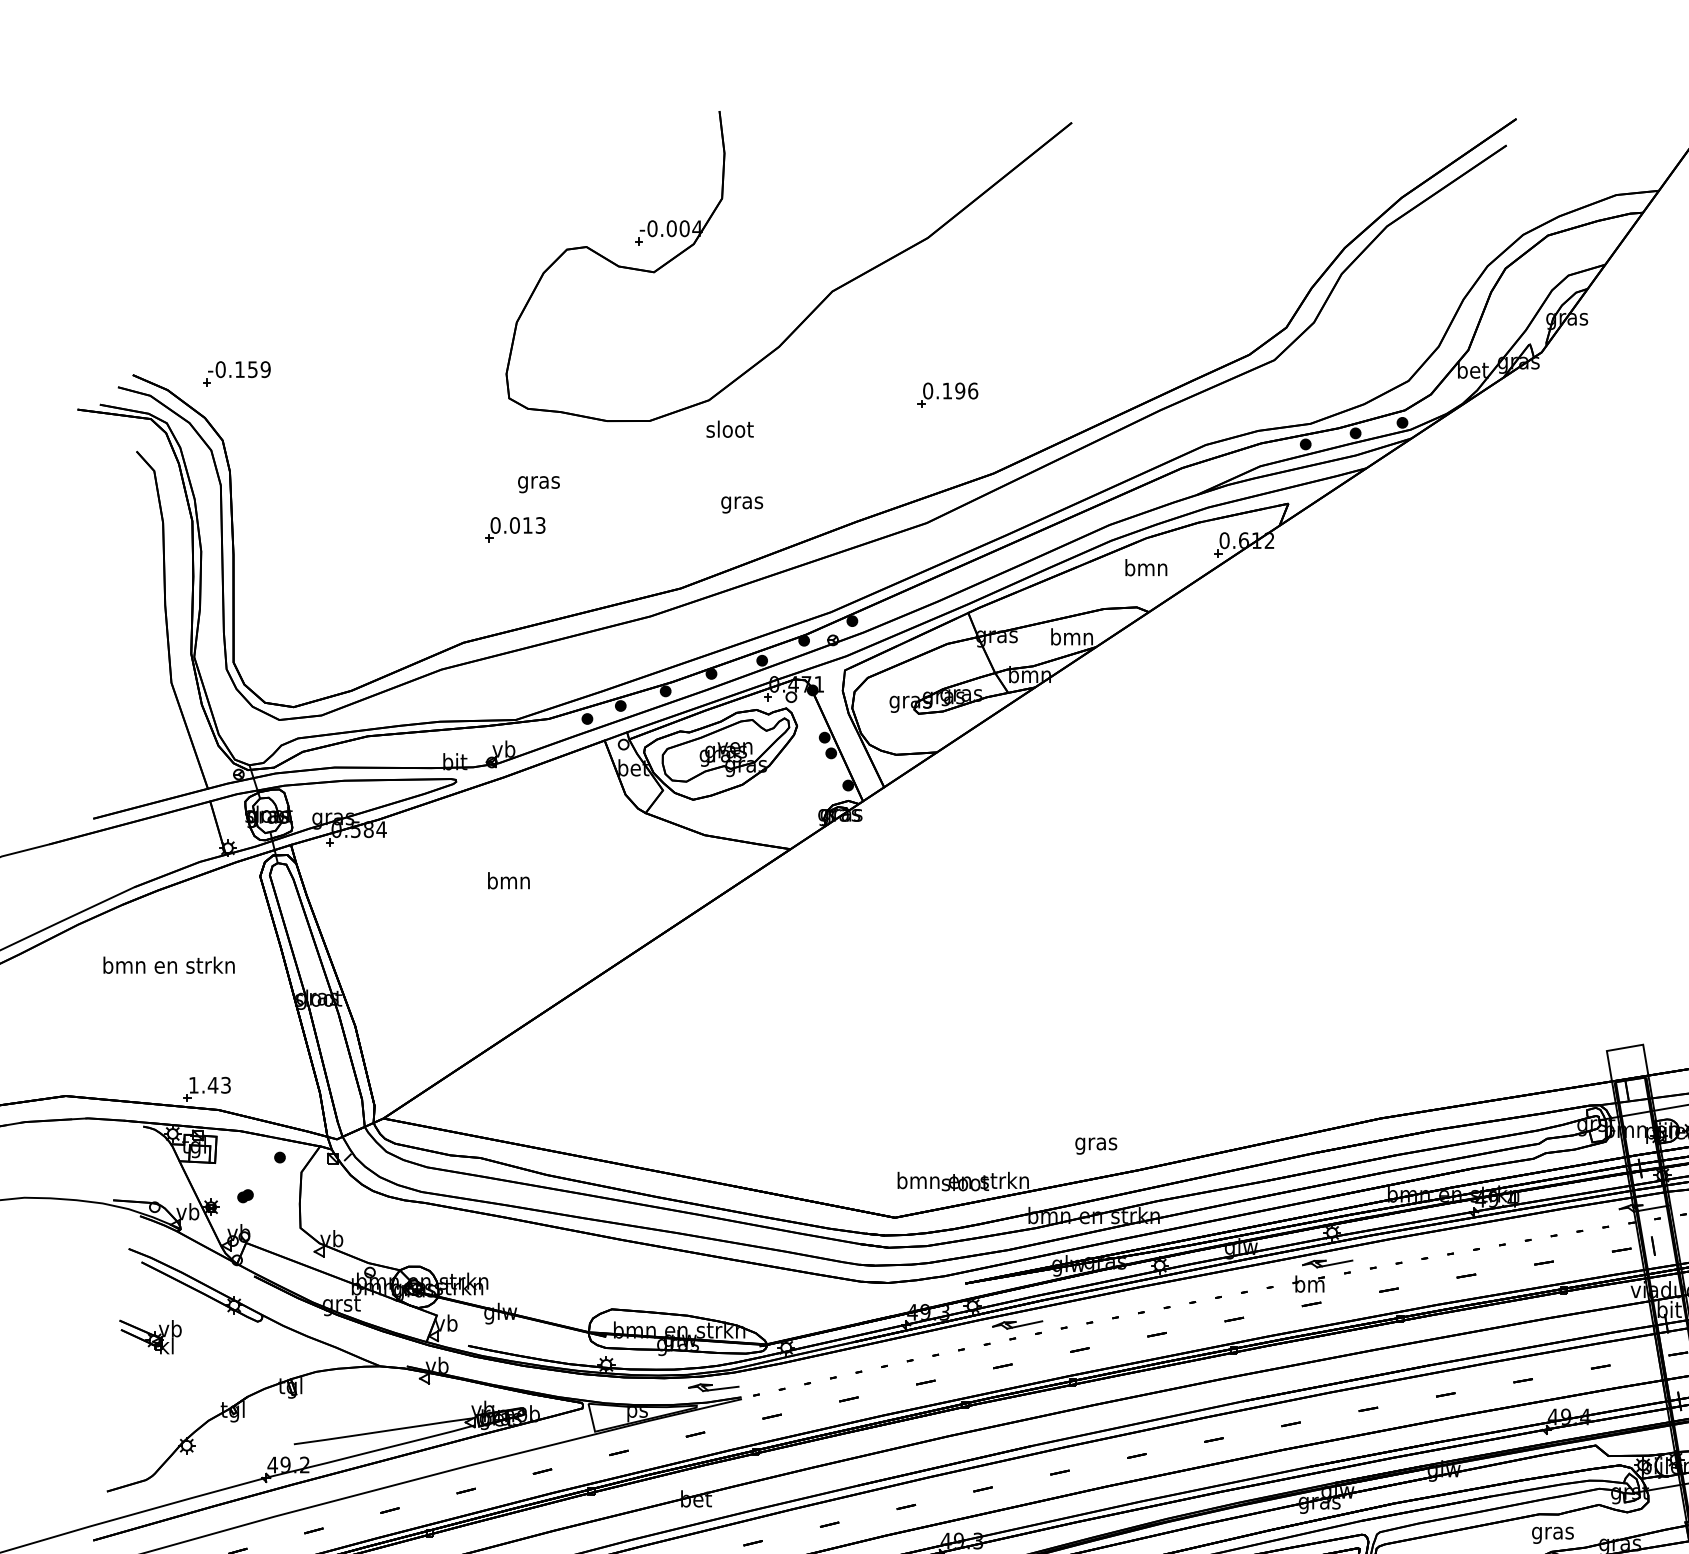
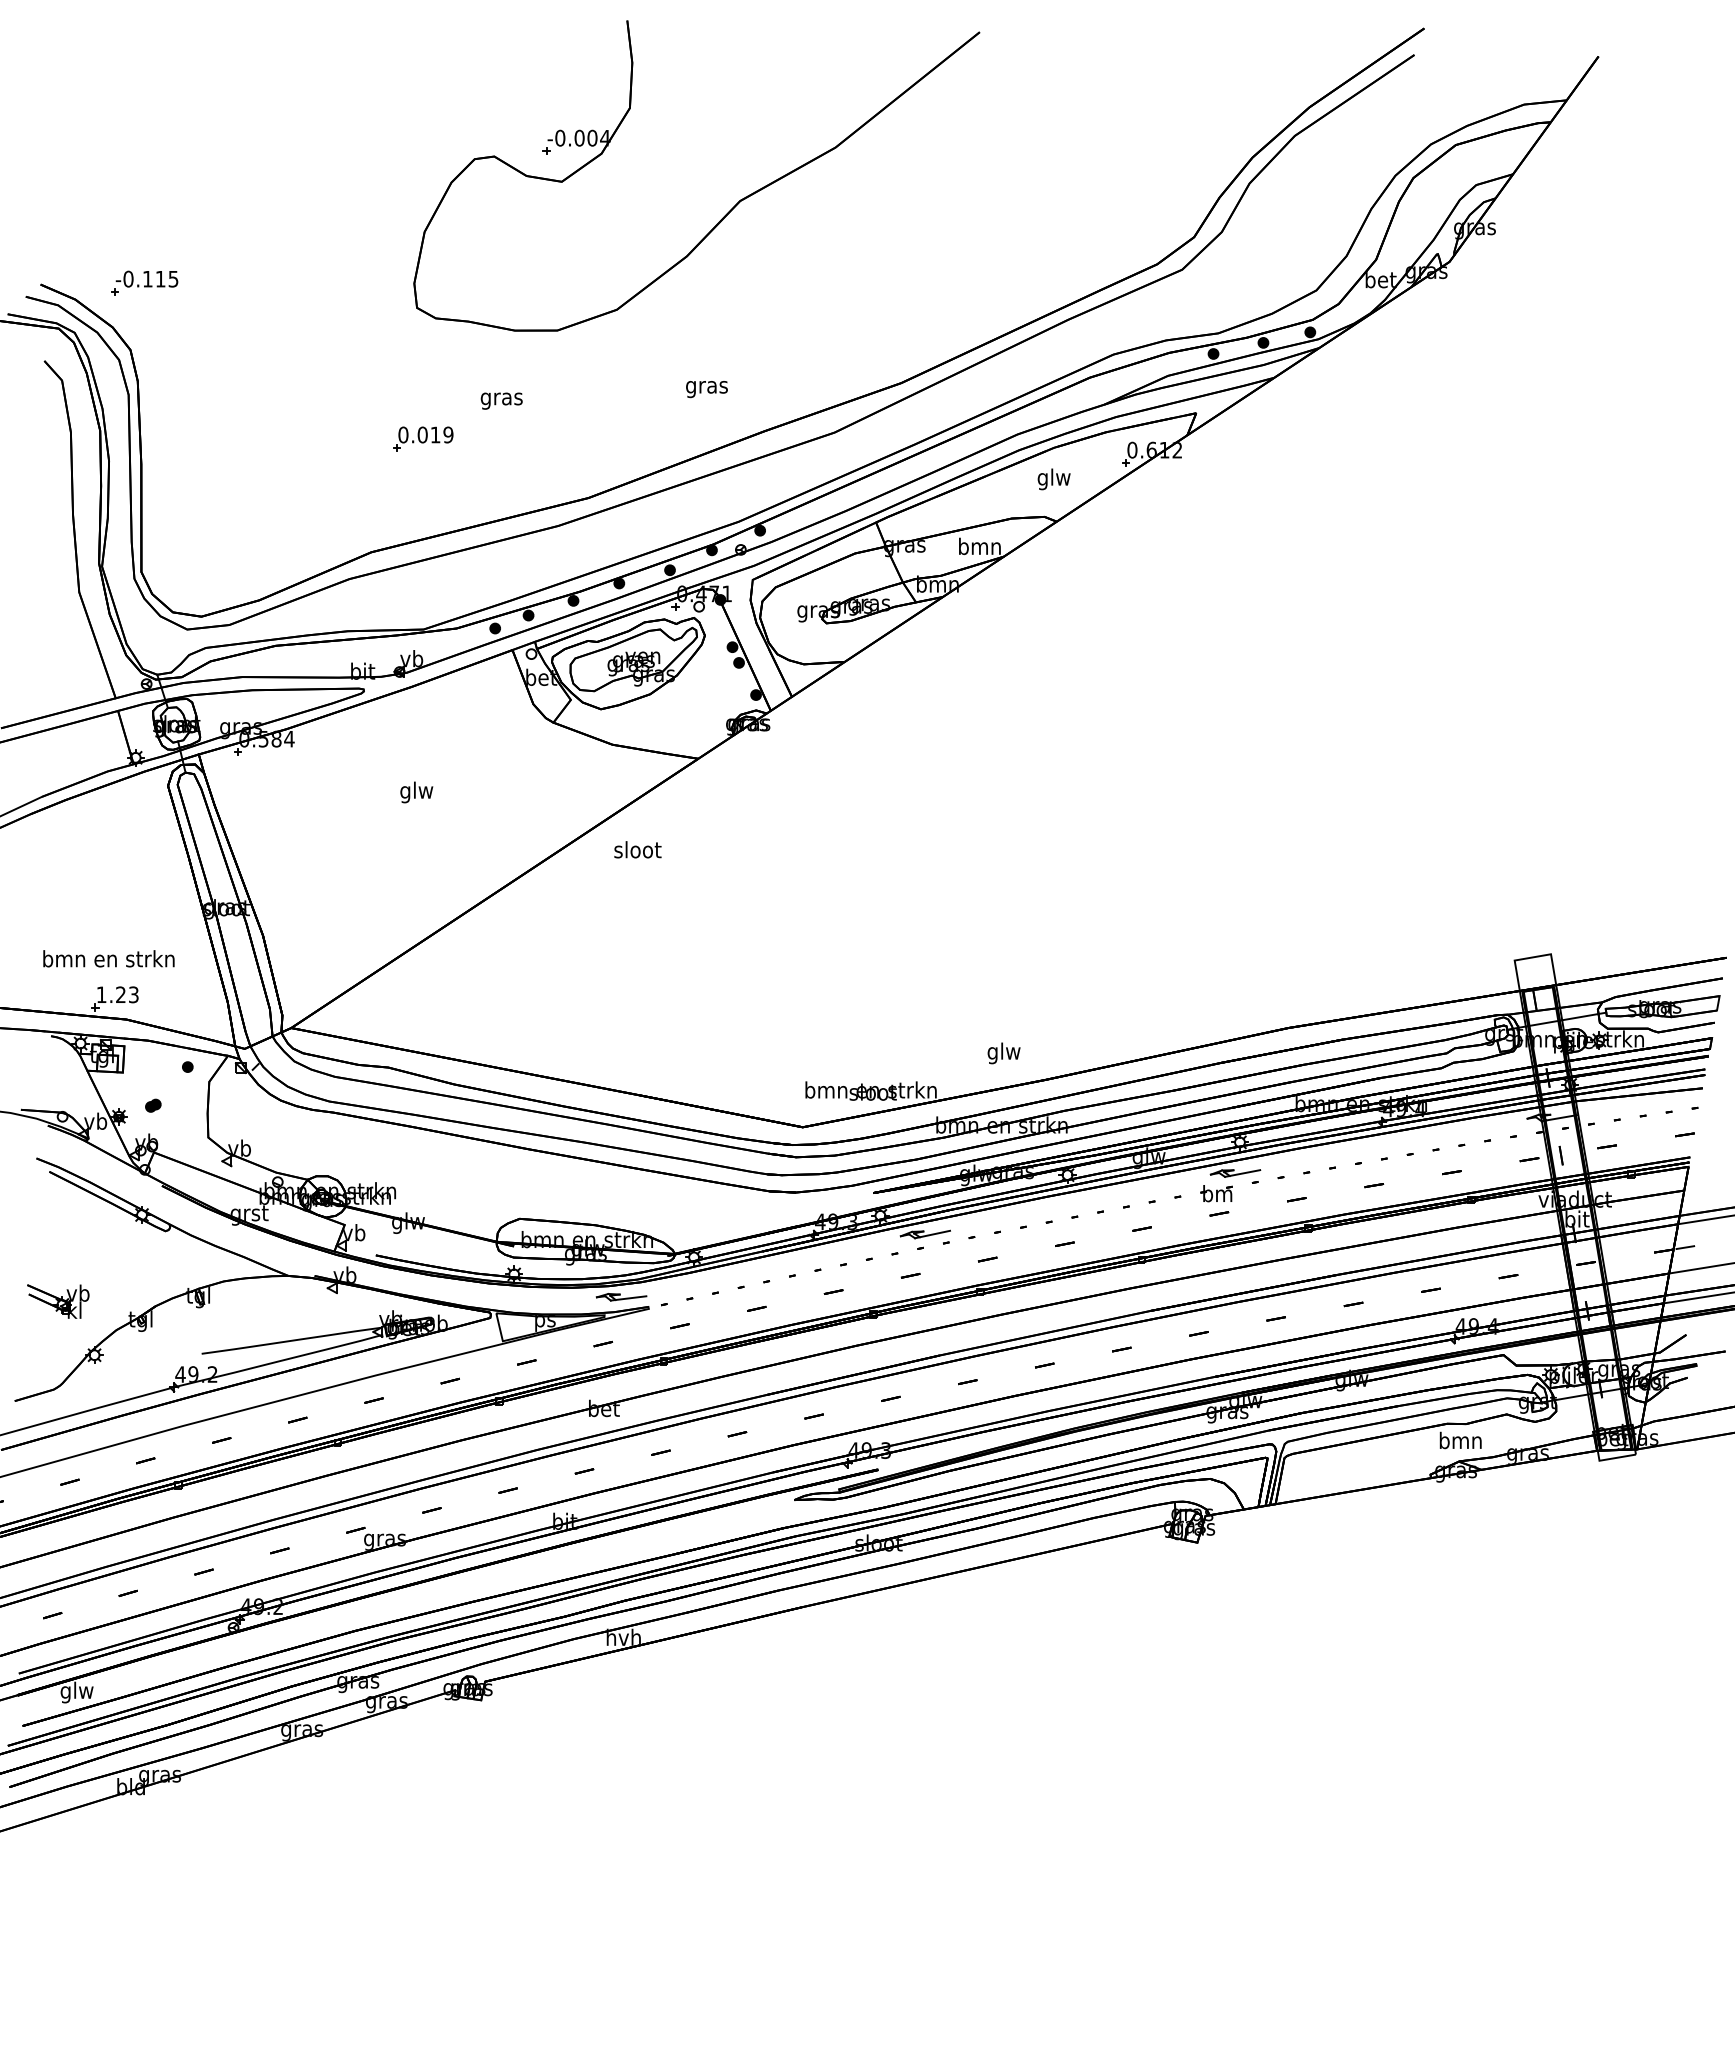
text: (258, 368) -> (166, 278), -0.159 -> -0.115
part: (947, 394) -> (855, 304), removed
text: (729, 428) -> (637, 849), moved
text: (538, 483) -> (501, 400), moved
text: (741, 504) -> (706, 389), moved
text: (540, 524) -> (448, 434), 0.013 -> 0.019
text: (1146, 569) -> (1054, 479), bmn -> glw
text: (508, 882) -> (416, 792), bmn -> glw
text: (168, 964) -> (108, 958), moved
text: (212, 1084) -> (120, 994), 1.43 -> 1.23
text: (1095, 1143) -> (1003, 1053), gras -> glw
part: (150, 1336) -> (58, 1301), moved
text: (1552, 1532) -> (1460, 1442), gras -> bmn

